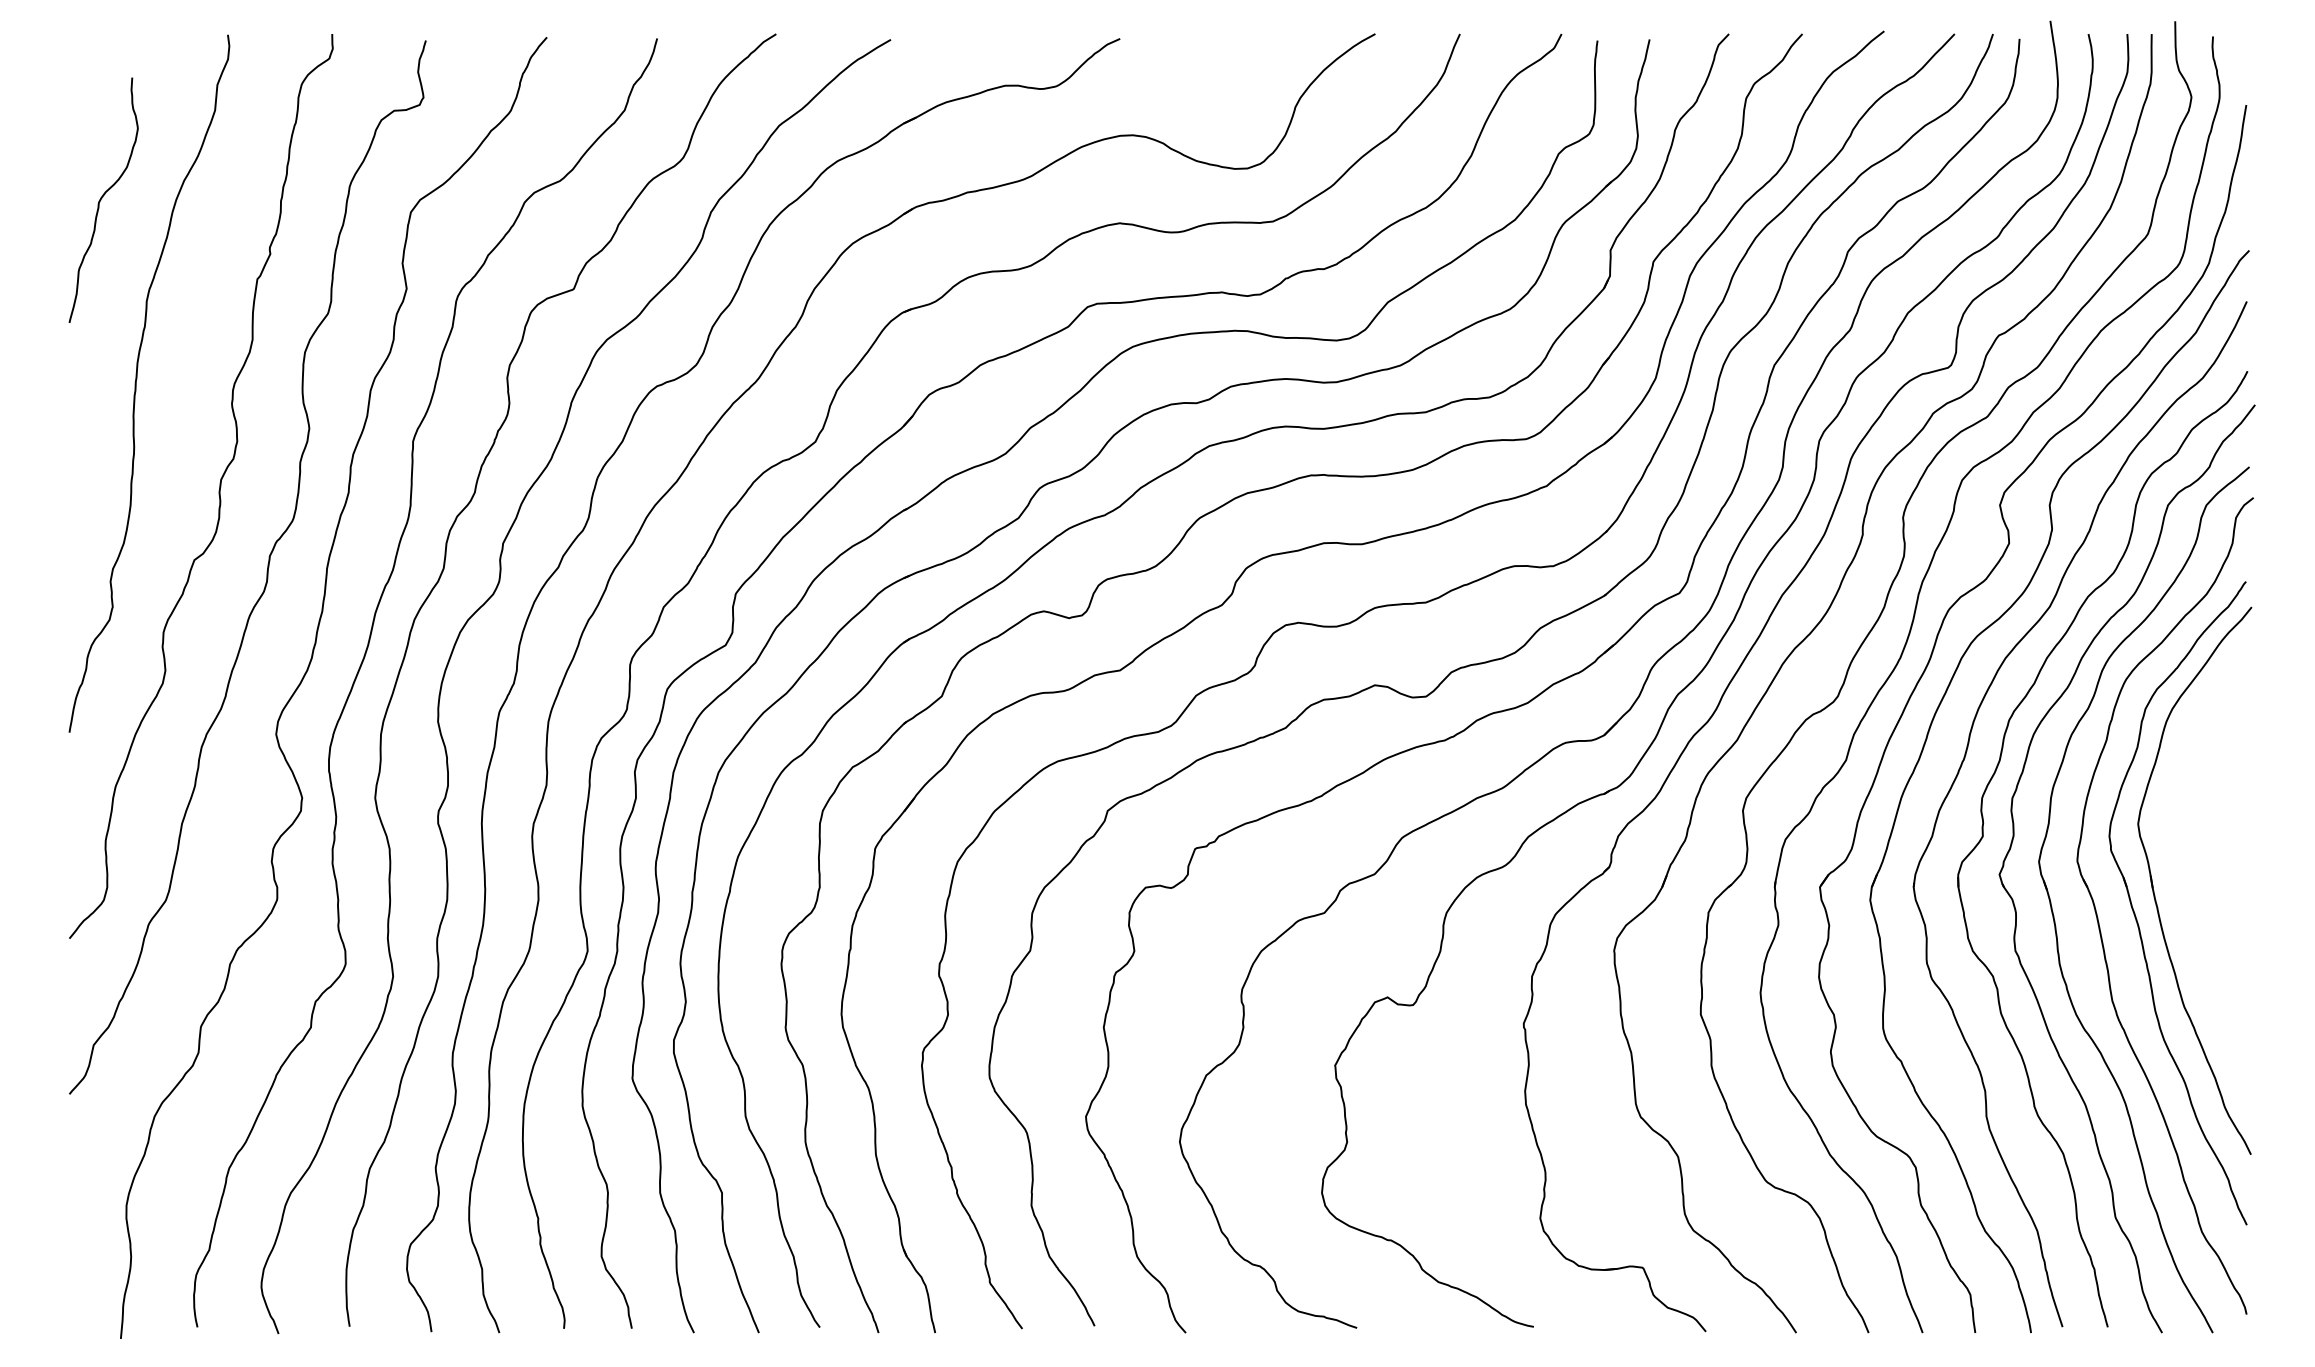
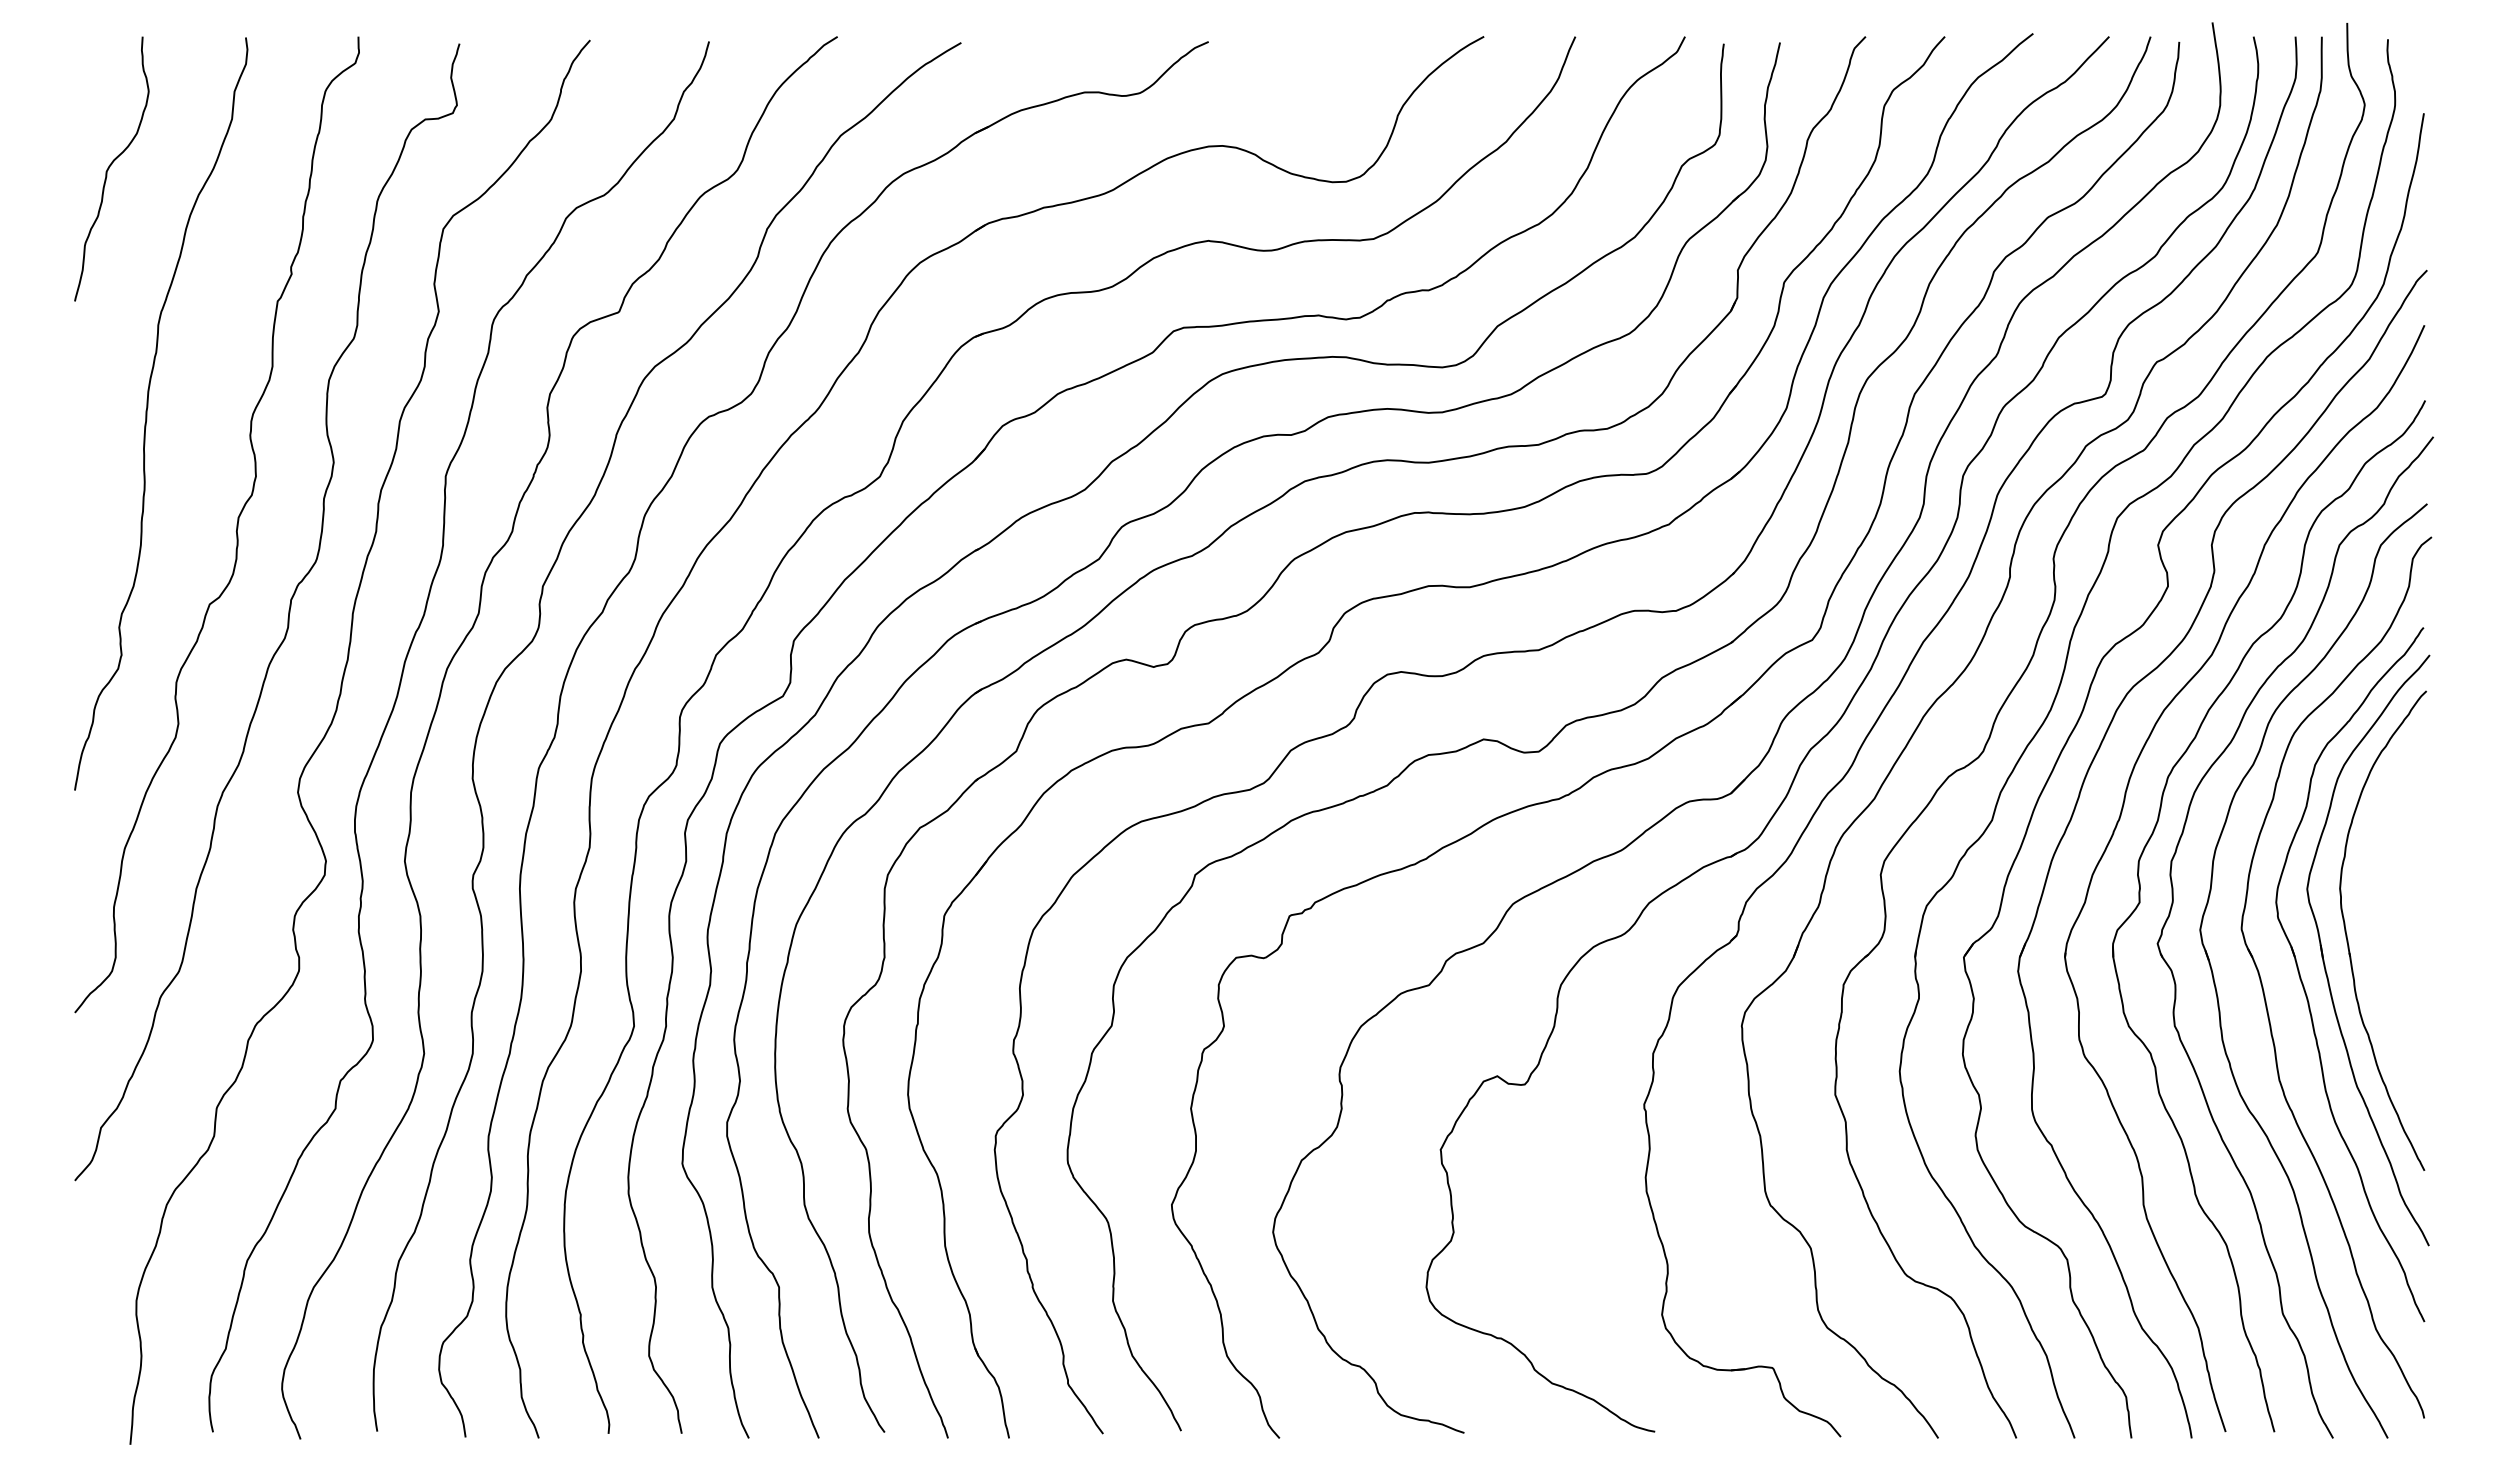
curve: (101, 199) -> (109, 168), moved
part: (2175, 866) -> (2347, 934), added

